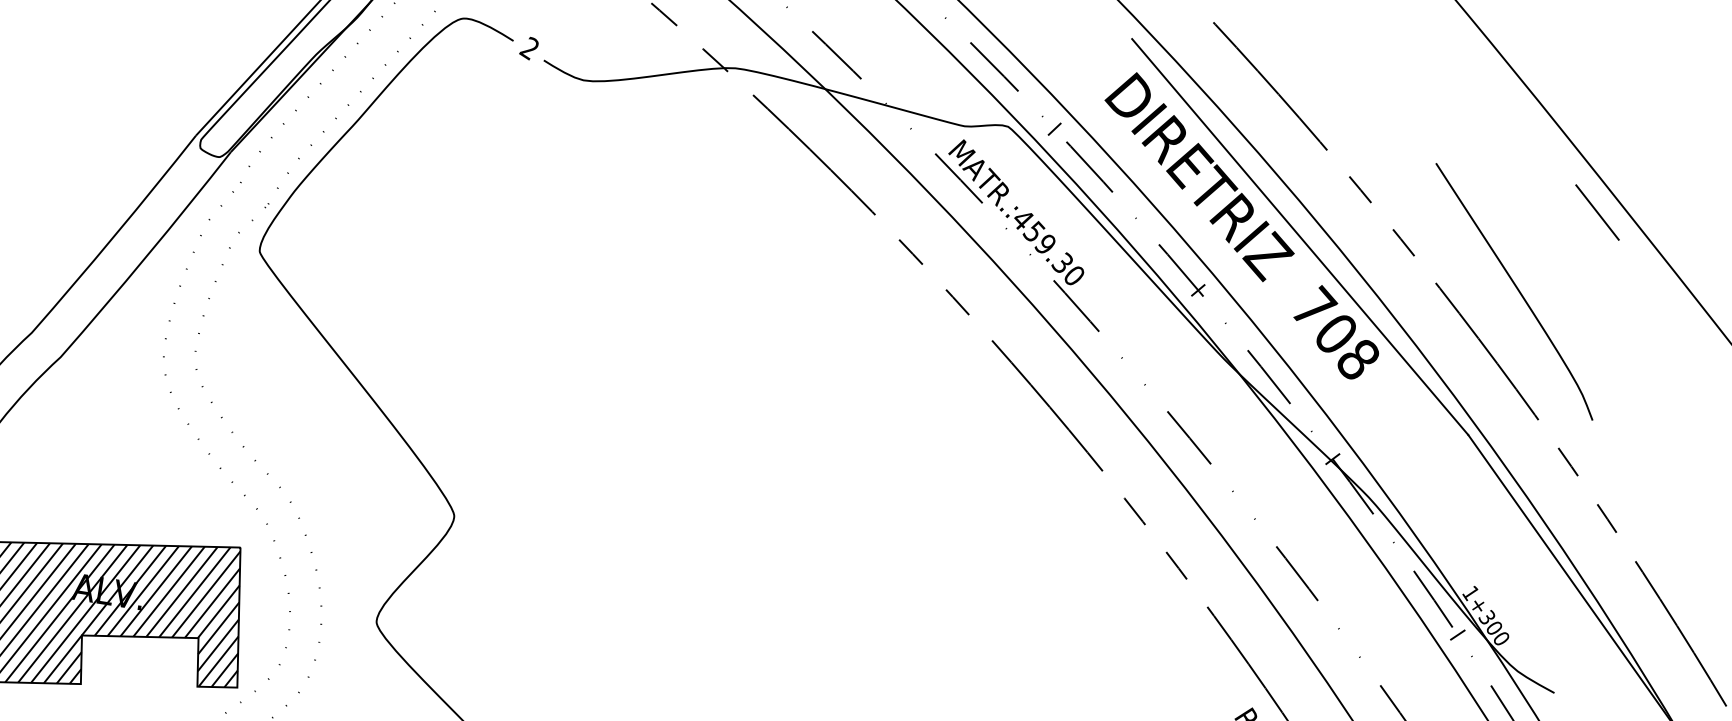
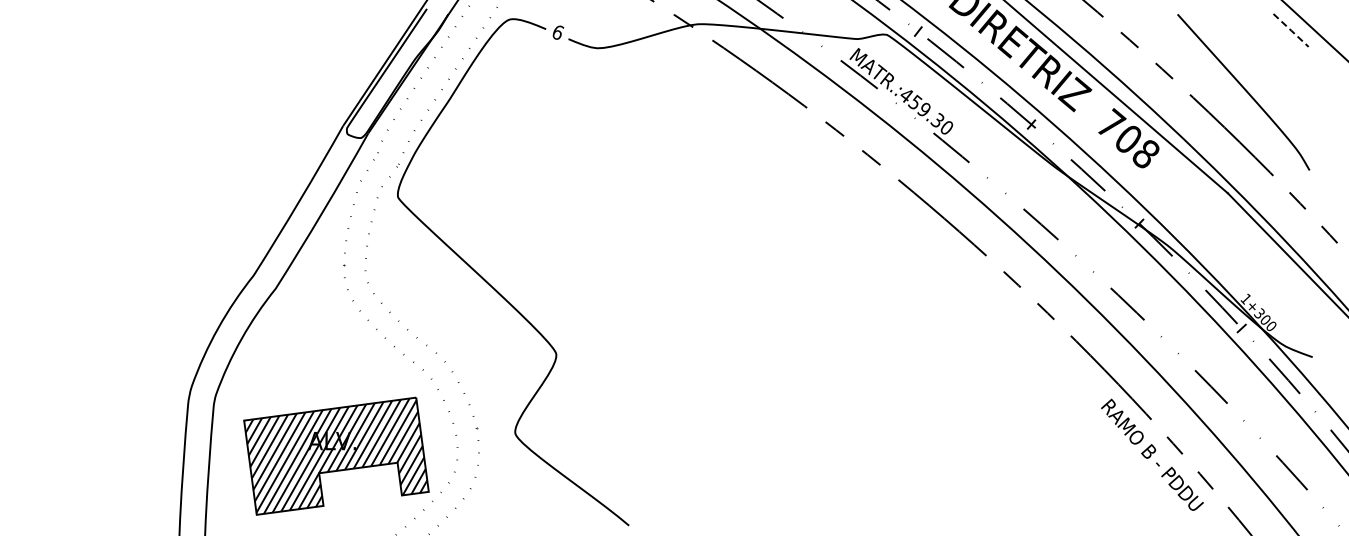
text: (529, 48) -> (557, 32), 2 -> 6
line: (1598, 212) -> (1291, 30), solid -> dashed

